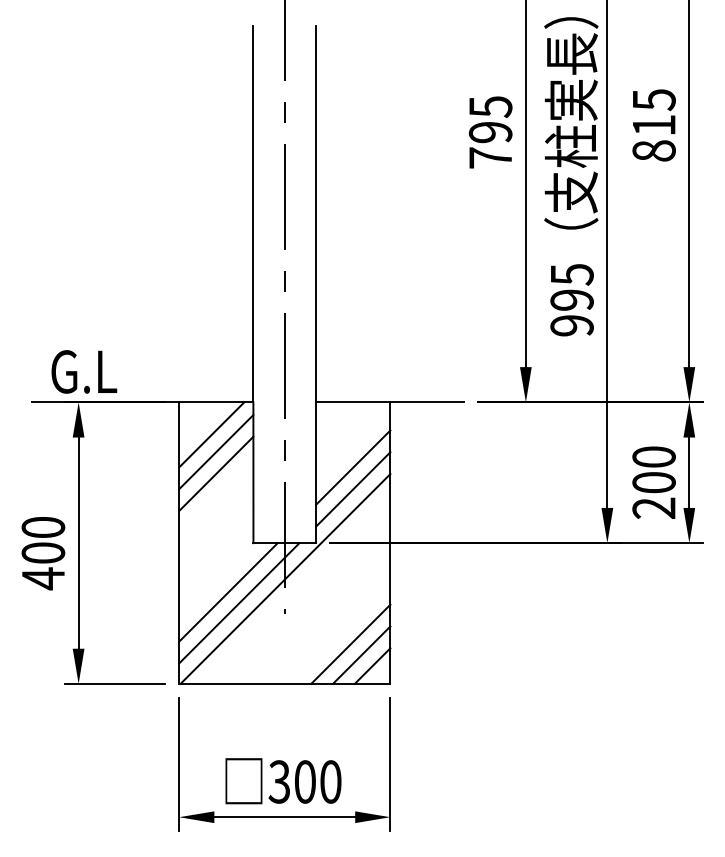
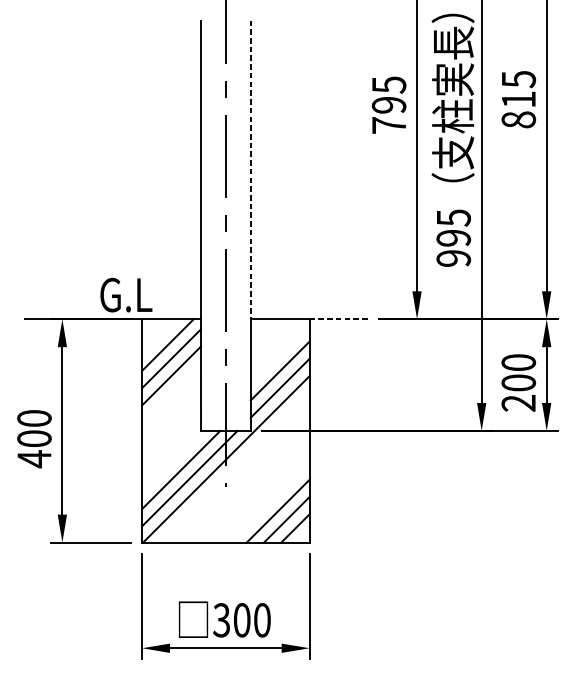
line: (316, 214) -> (251, 170), solid -> dashed
text: (84, 371) -> (126, 294), moved
line: (427, 402) -> (339, 319), solid -> dashed

